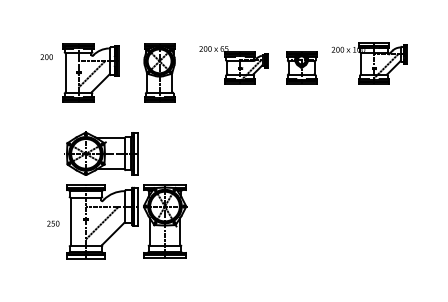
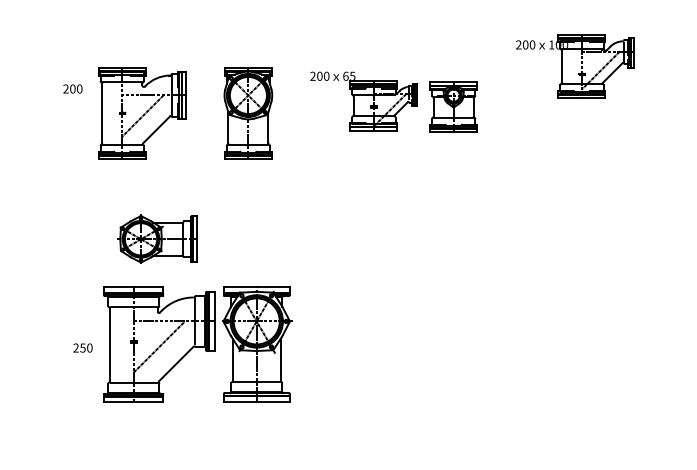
part: (369, 63) -> (574, 66), moved
part: (301, 67) -> (453, 106), moved
part: (101, 153) -> (157, 238), size x0.7

